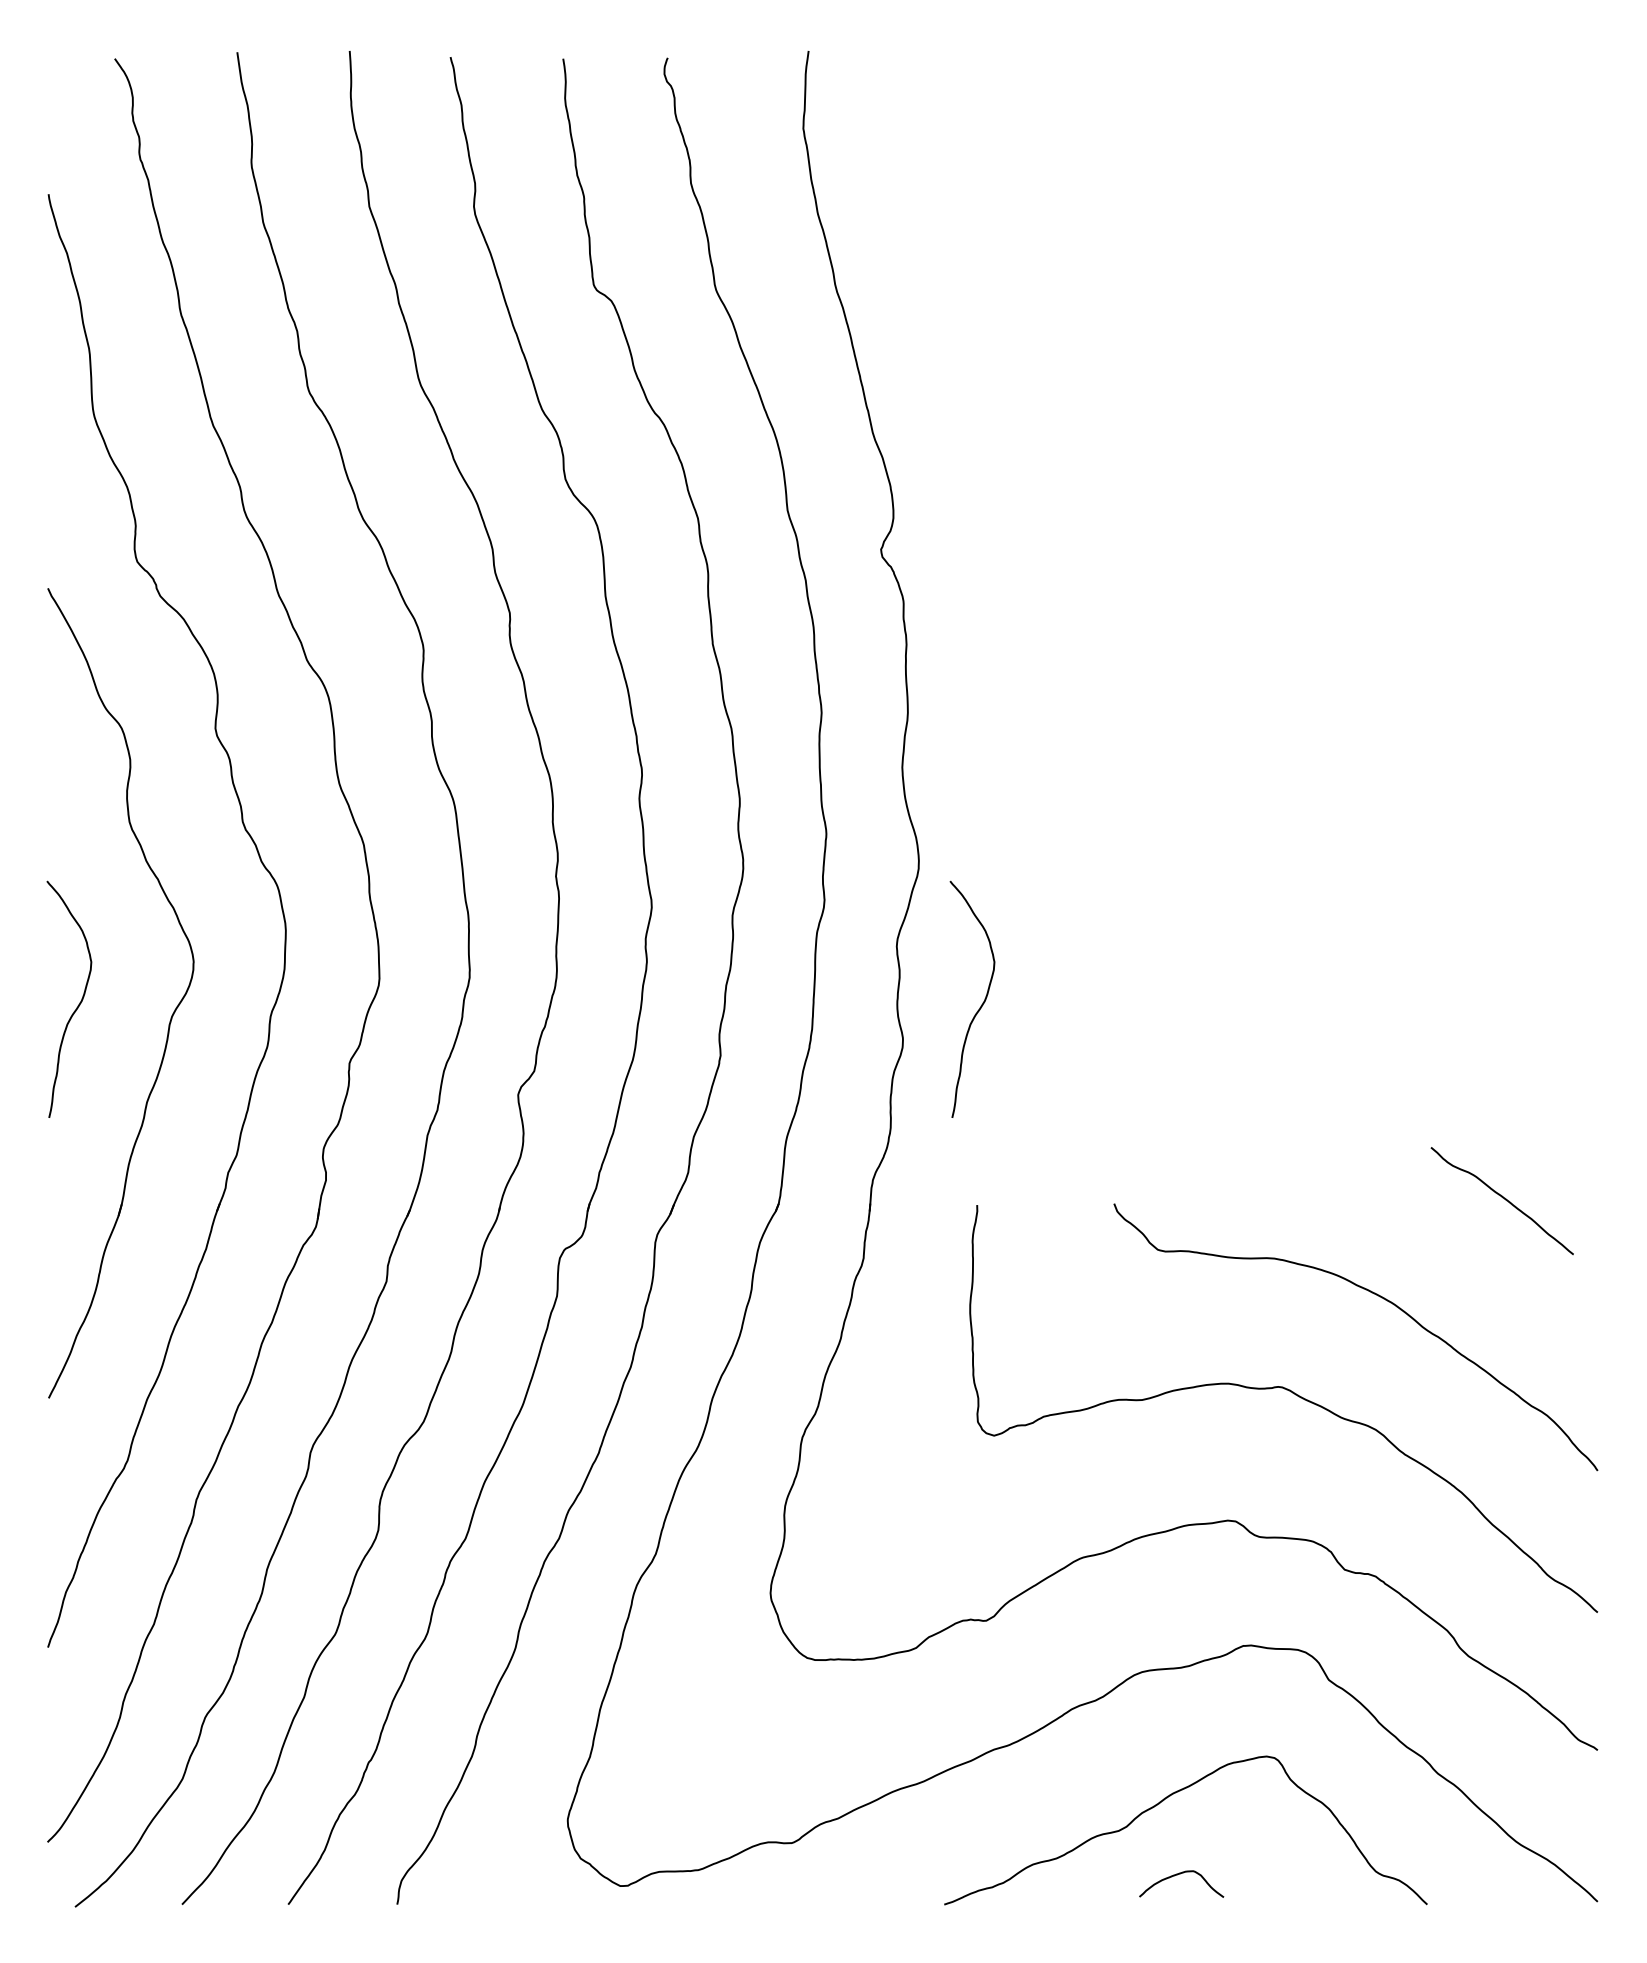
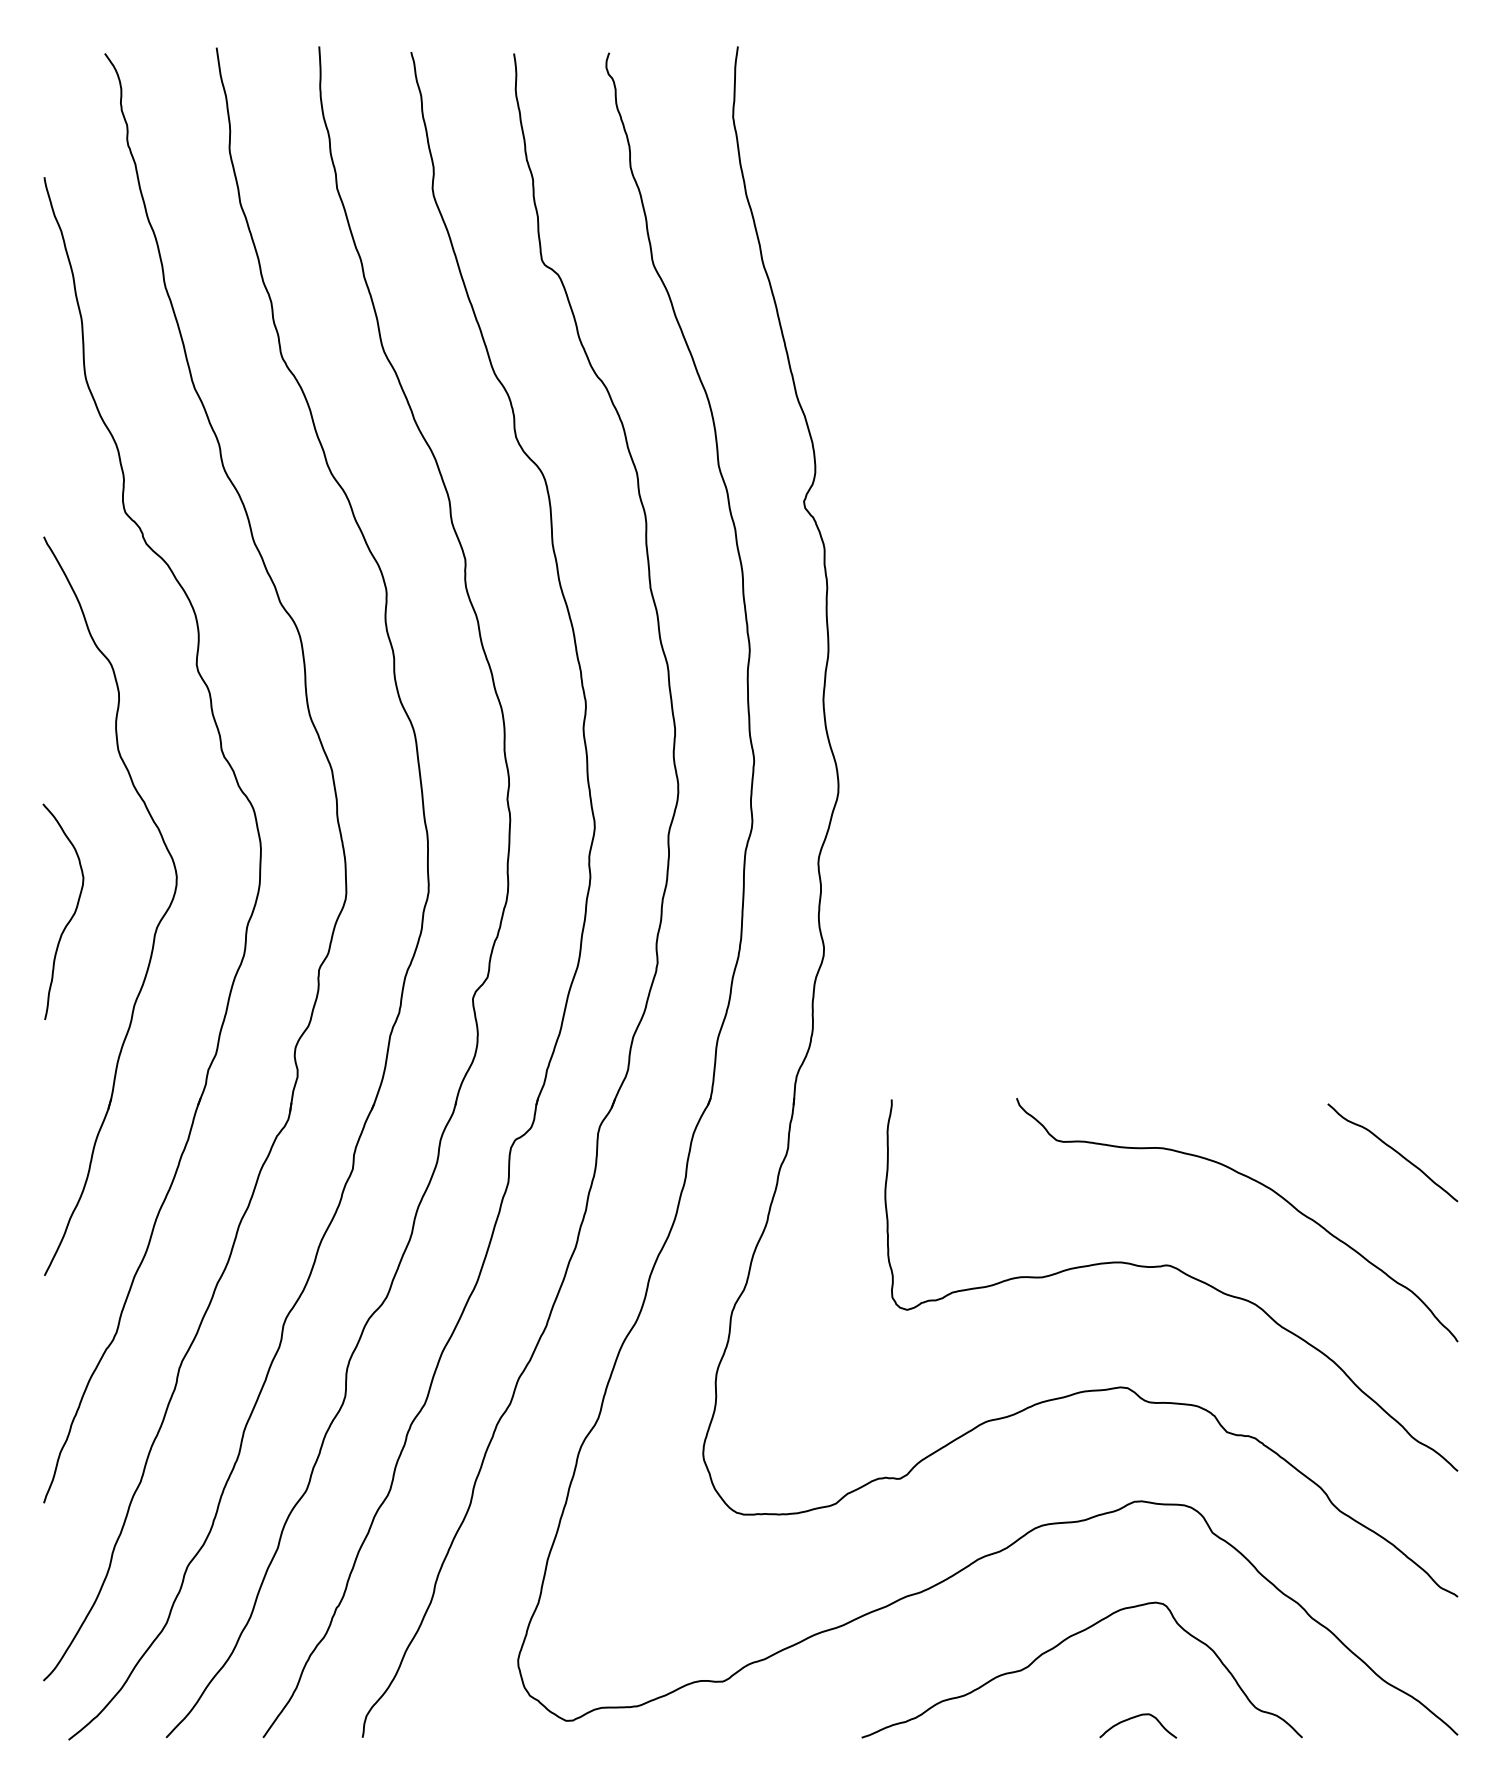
curve: (981, 1004) -> (895, 916), removed
curve: (1503, 1198) -> (1393, 1150), moved
curve: (1180, 1874) -> (1137, 1717), moved

